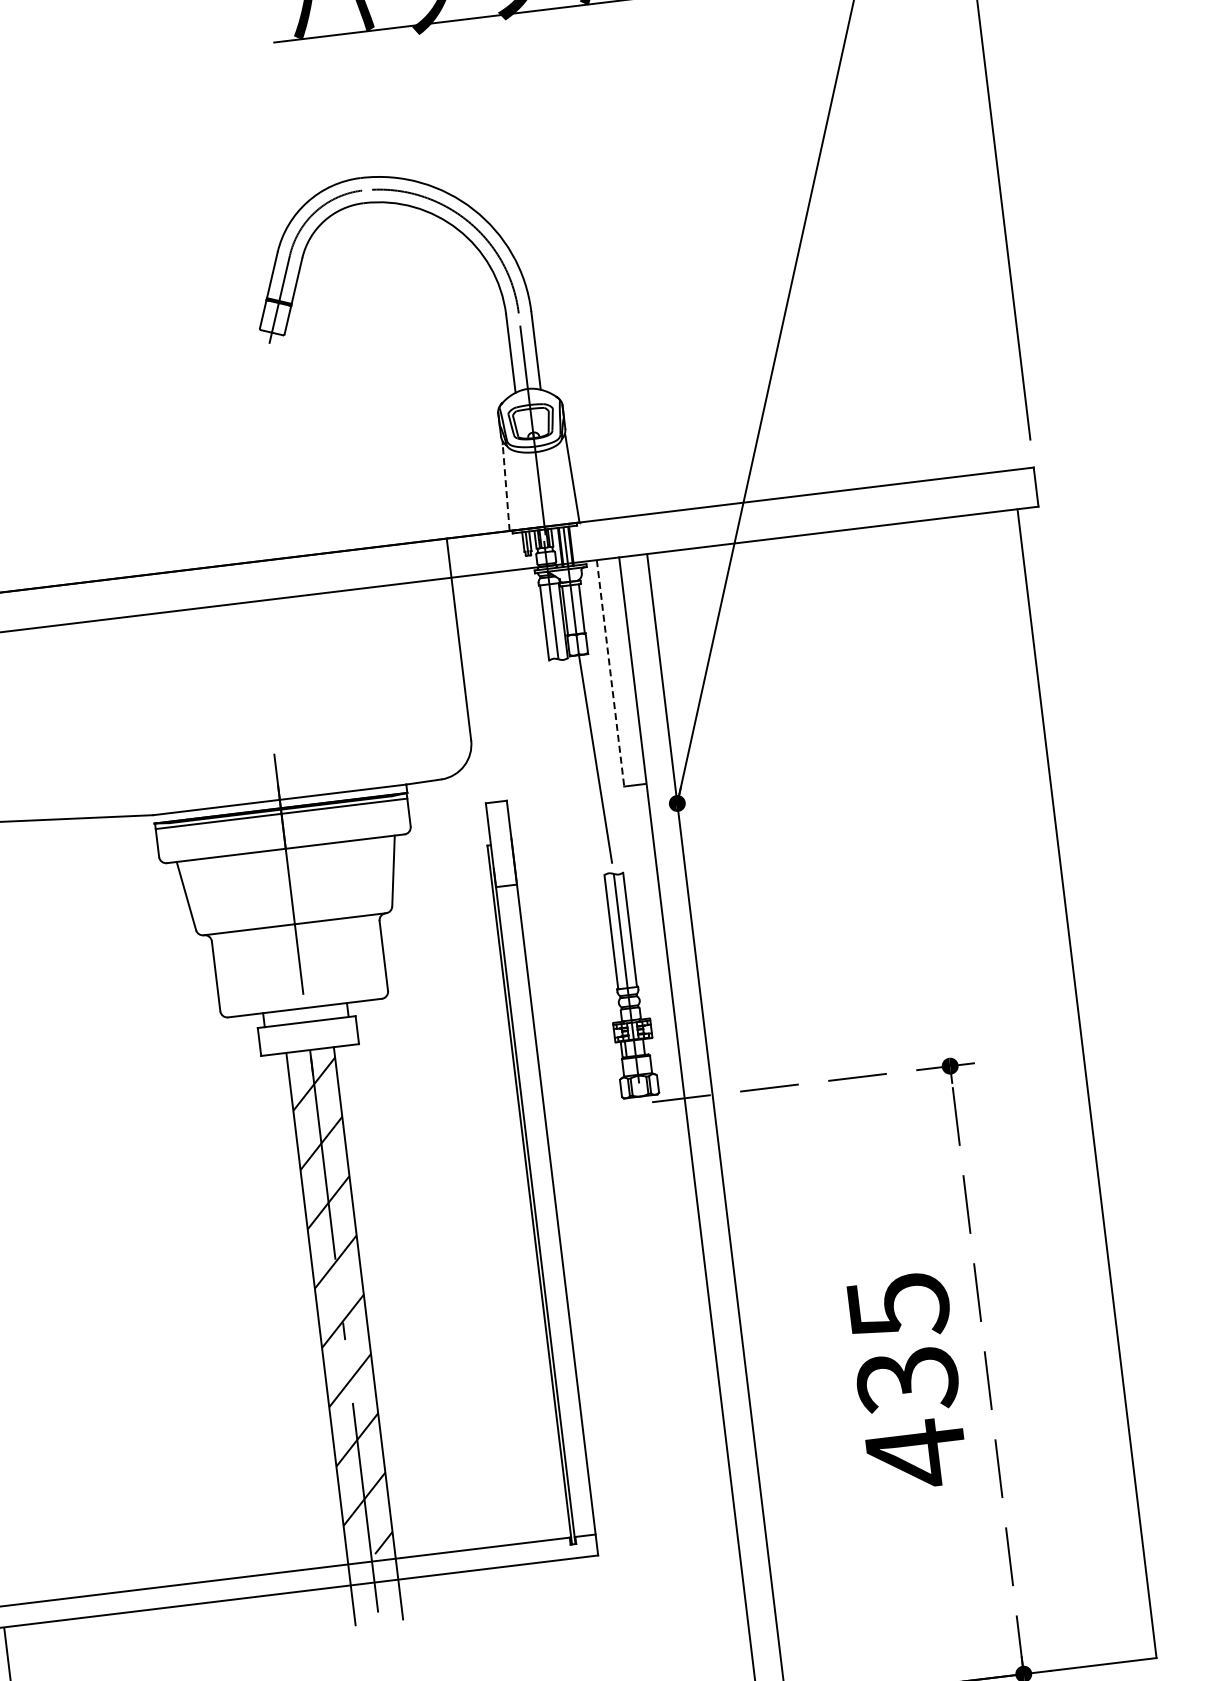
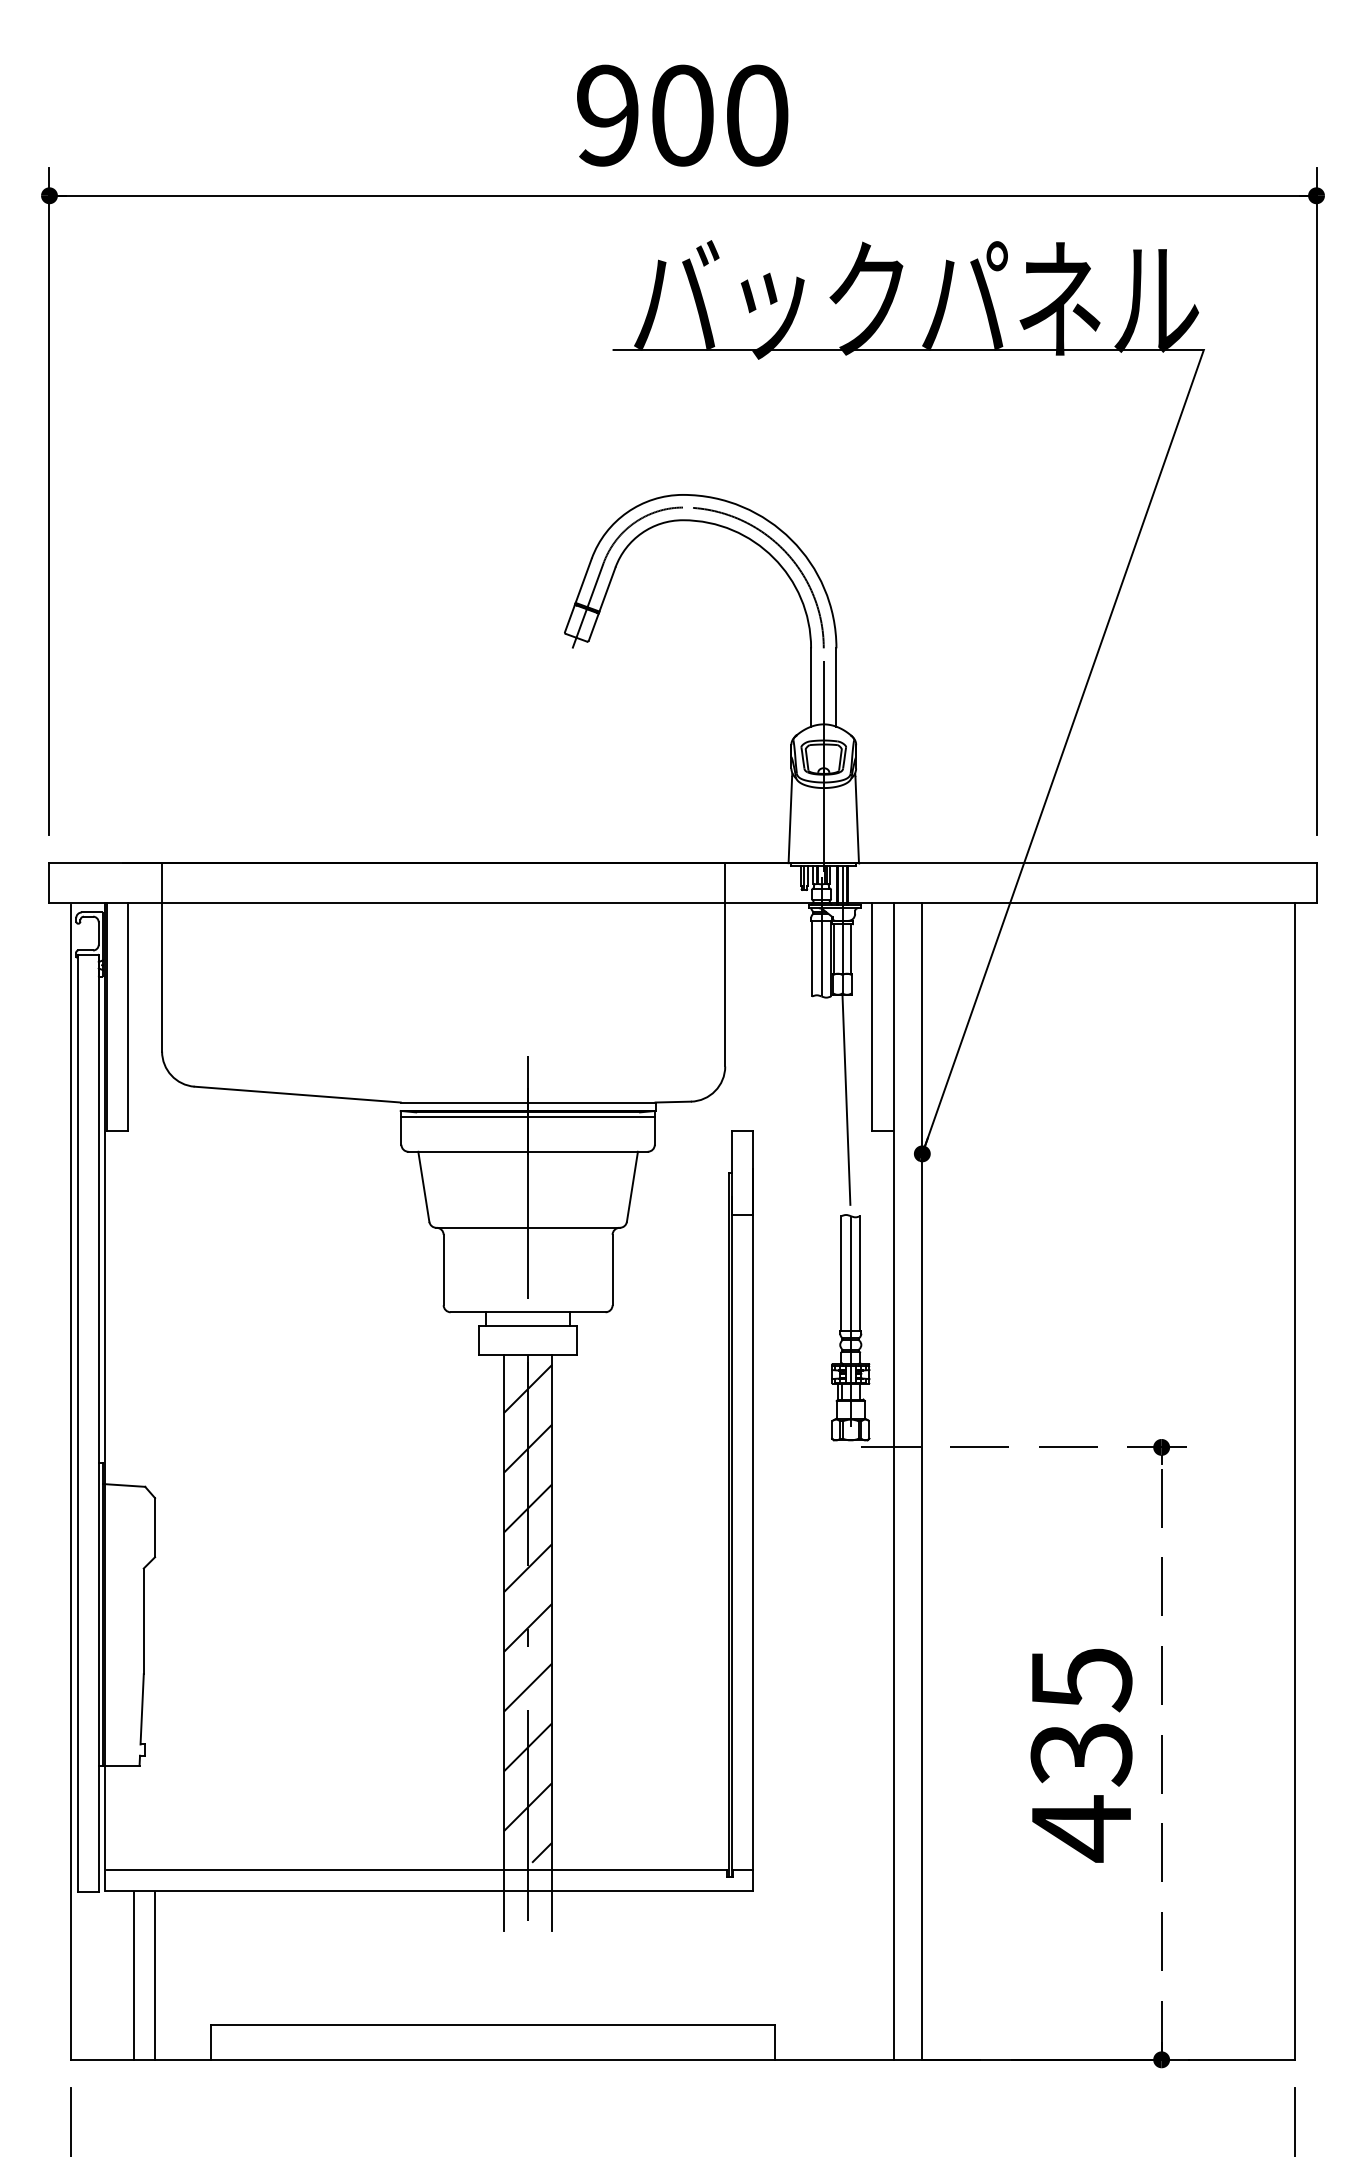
line: (506, 487) -> (790, 819), dashed -> solid
line: (610, 674) -> (871, 1017), dashed -> solid

